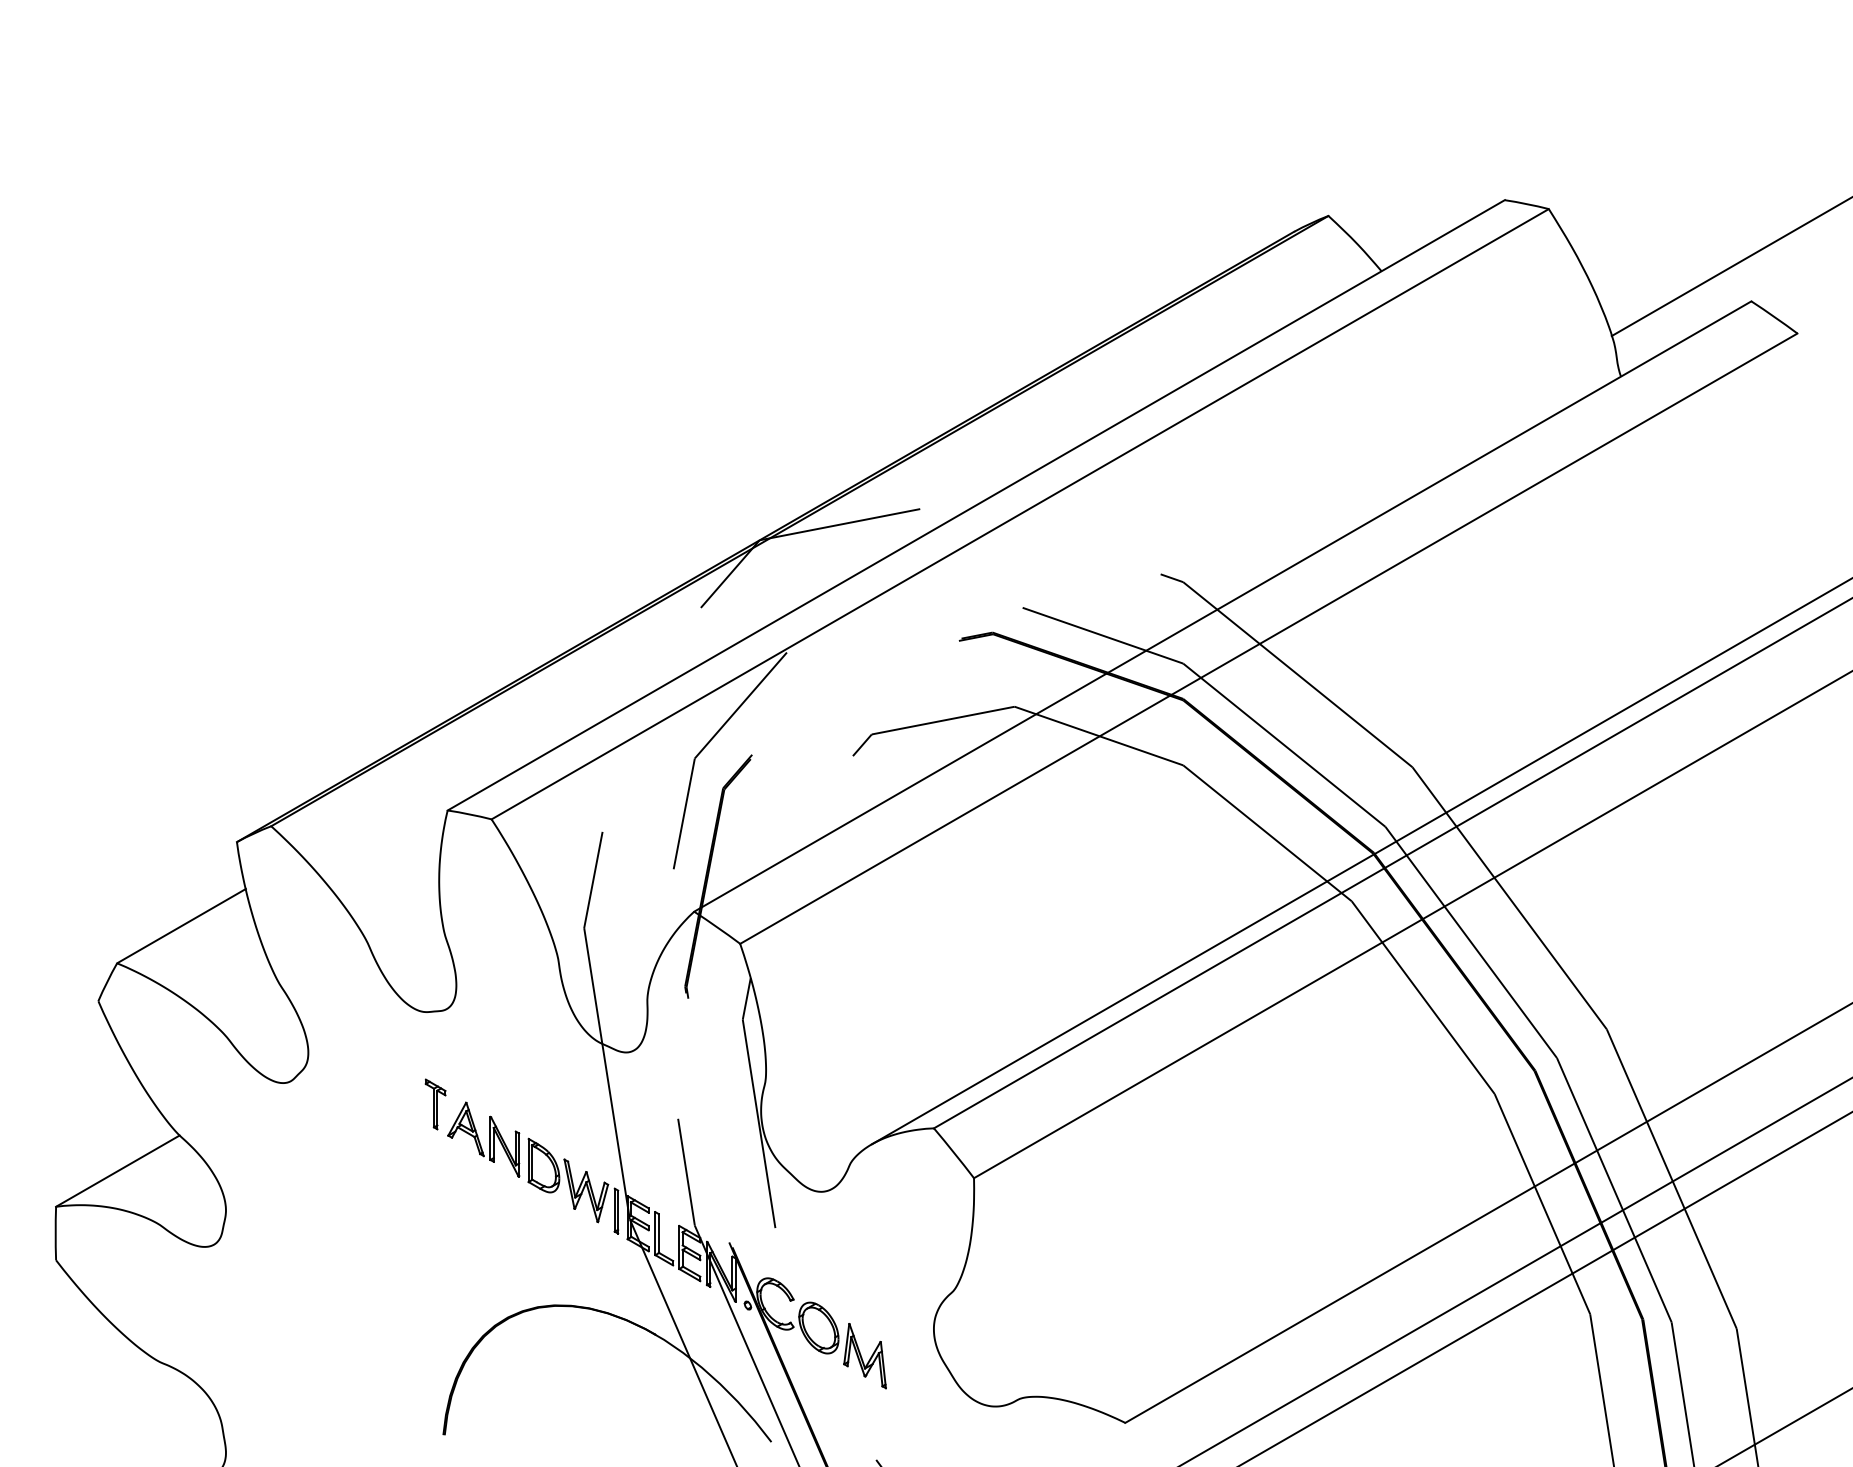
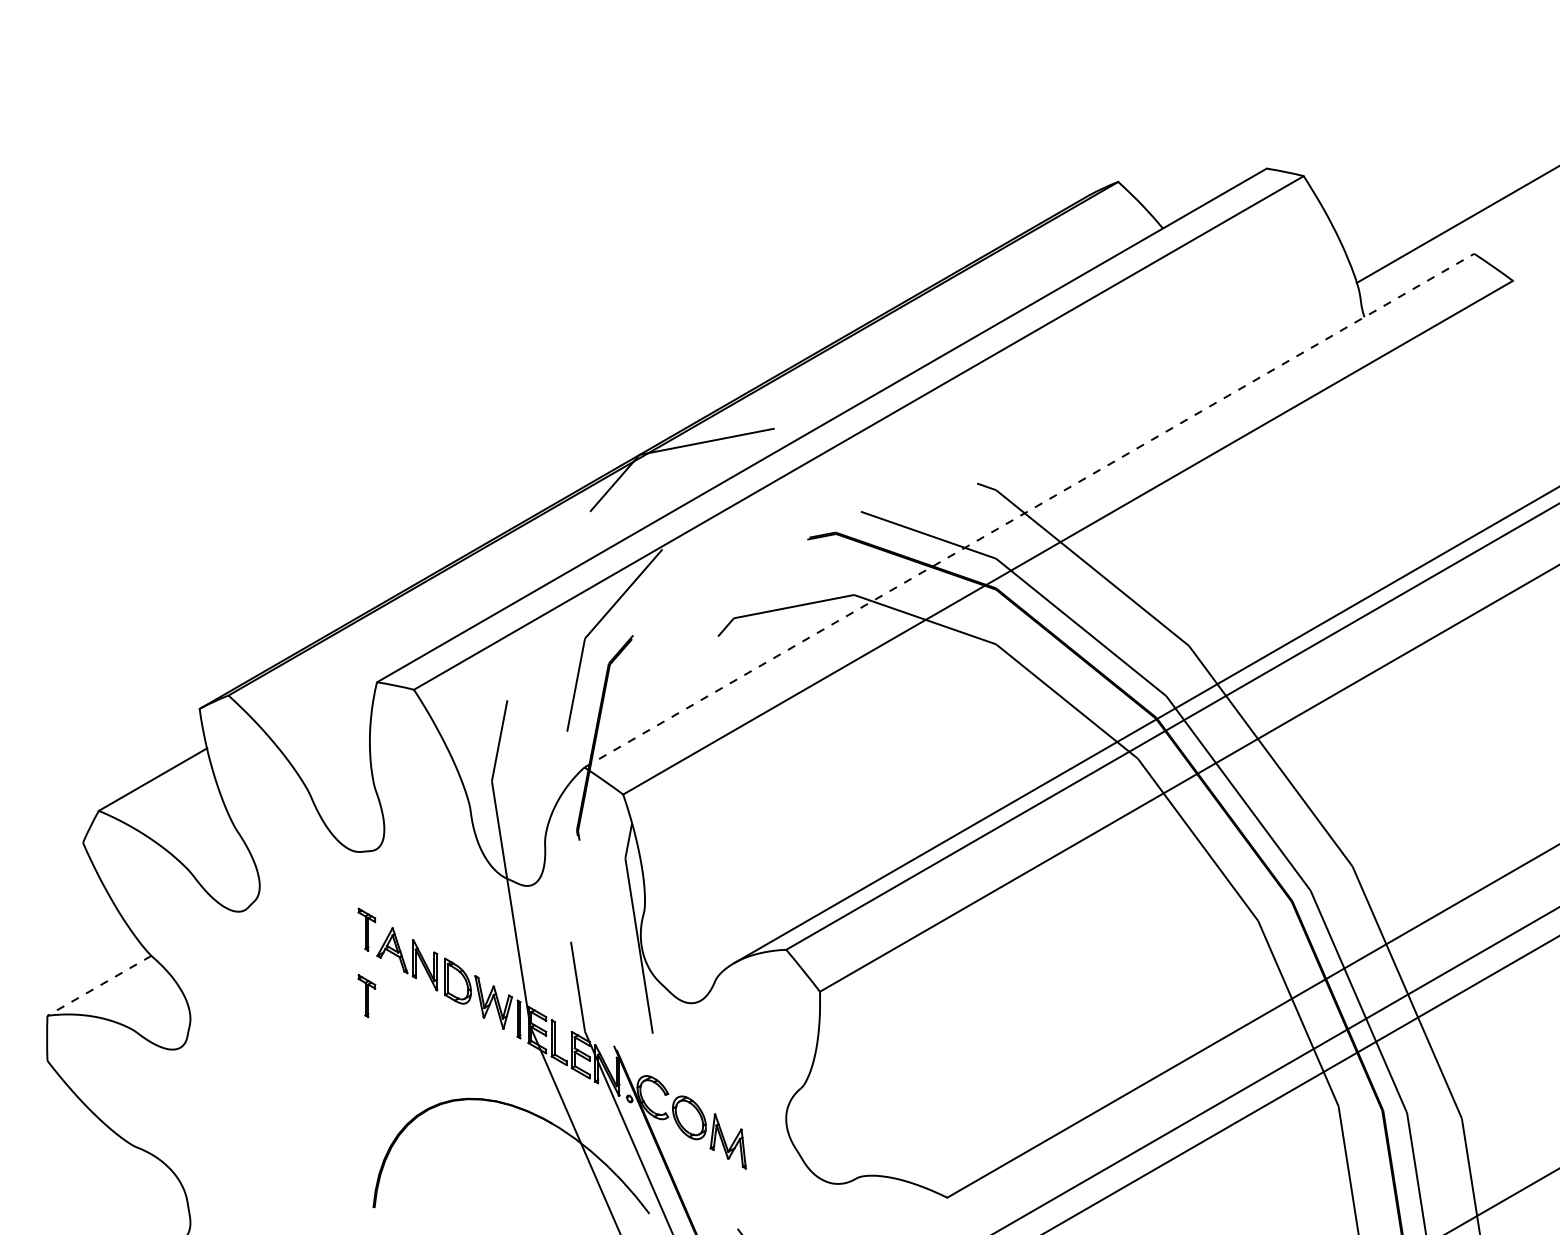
line: (1223, 606) -> (1029, 510), solid -> dashed
line: (117, 1171) -> (99, 986), solid -> dashed
part: (435, 1183) -> (366, 996), added

